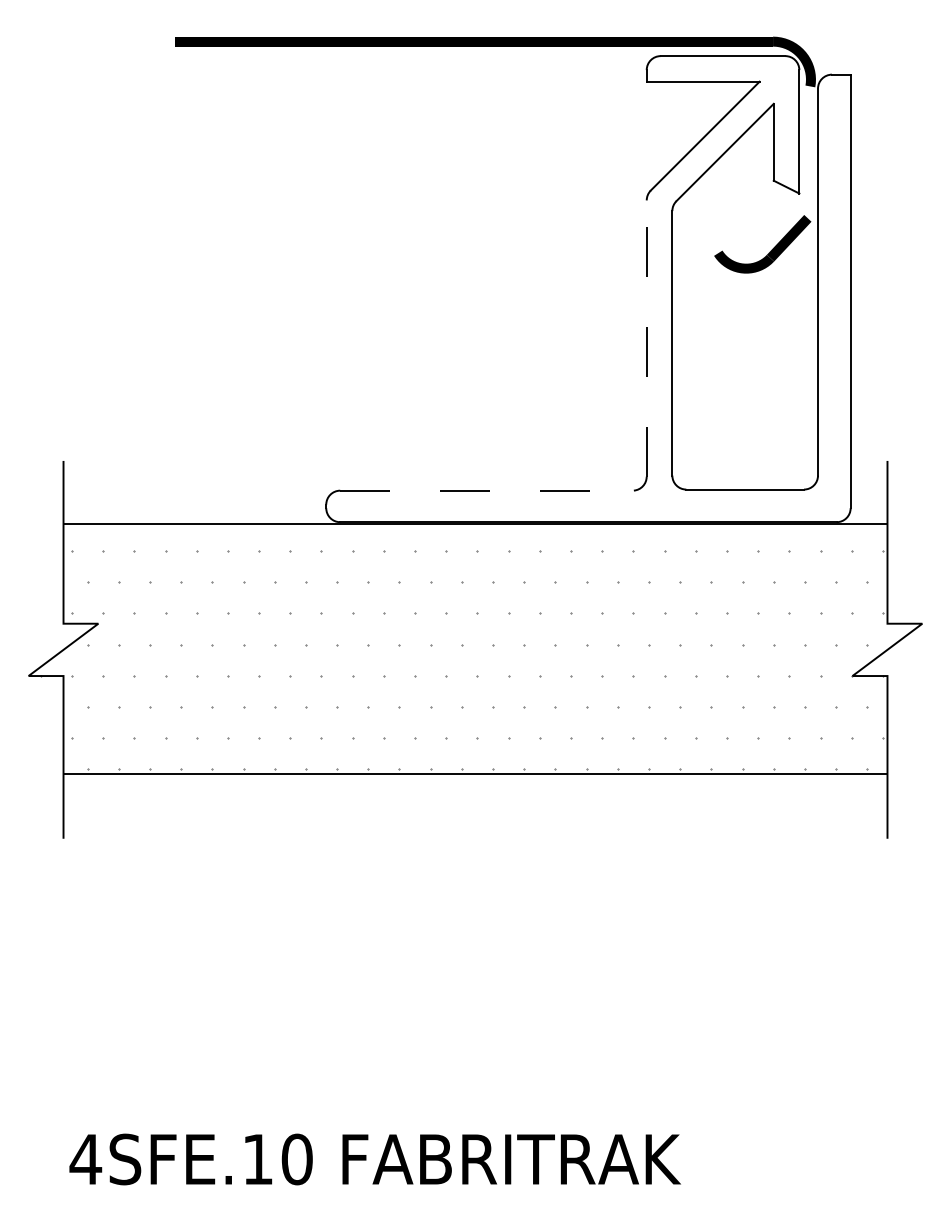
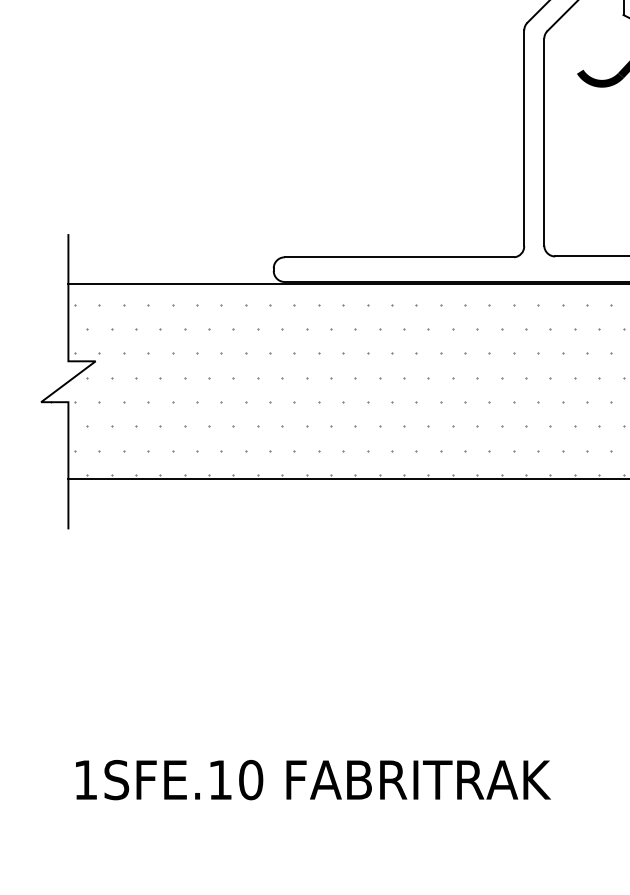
line: (646, 338) -> (524, 138), dashed -> solid
line: (487, 490) -> (399, 257), dashed -> solid
text: (85, 1159) -> (85, 780), 4SFE.10 -> 1SFE.10

